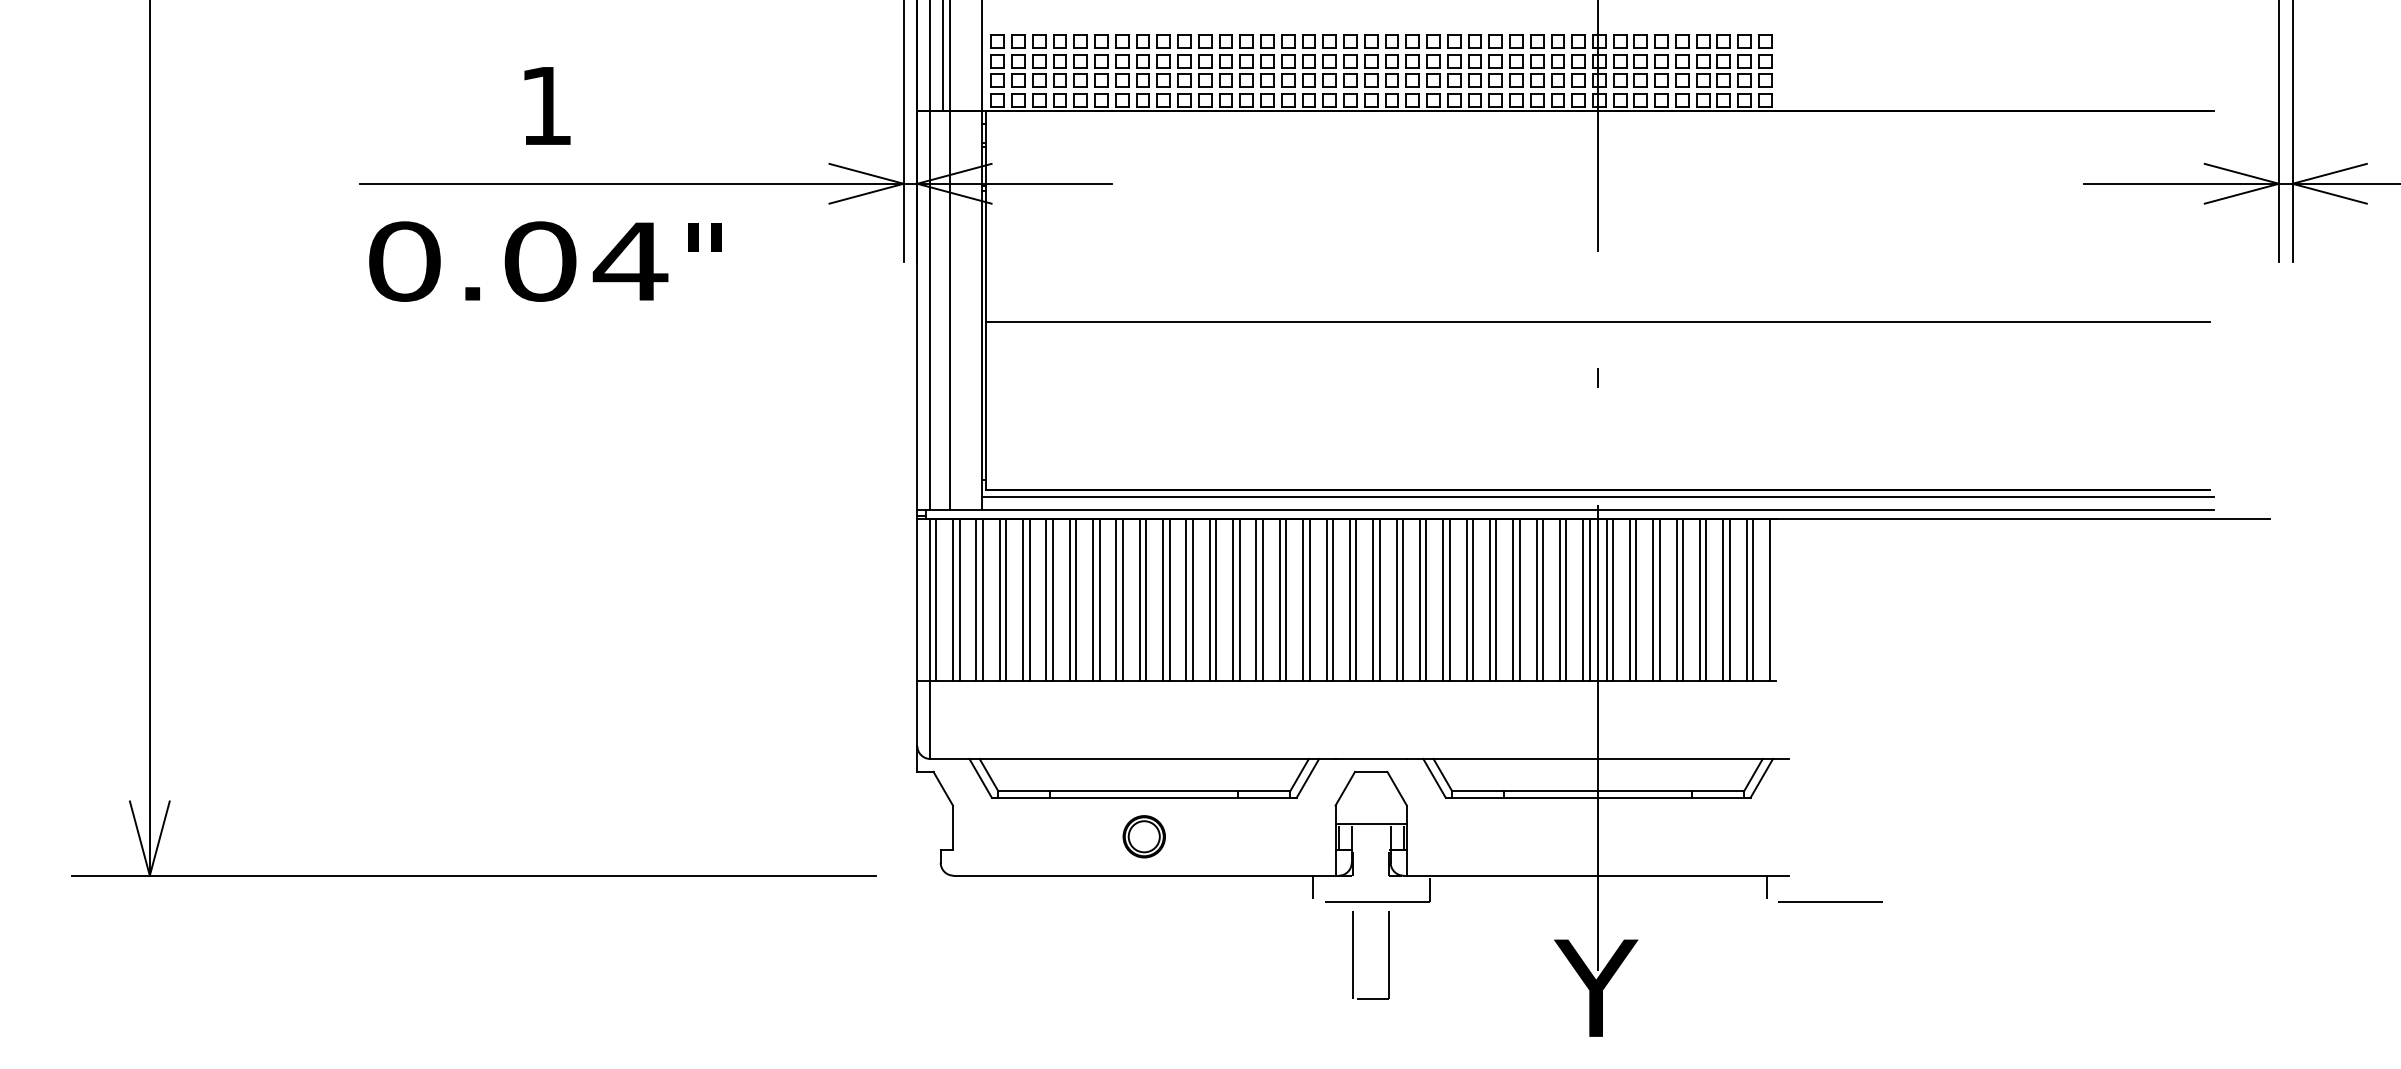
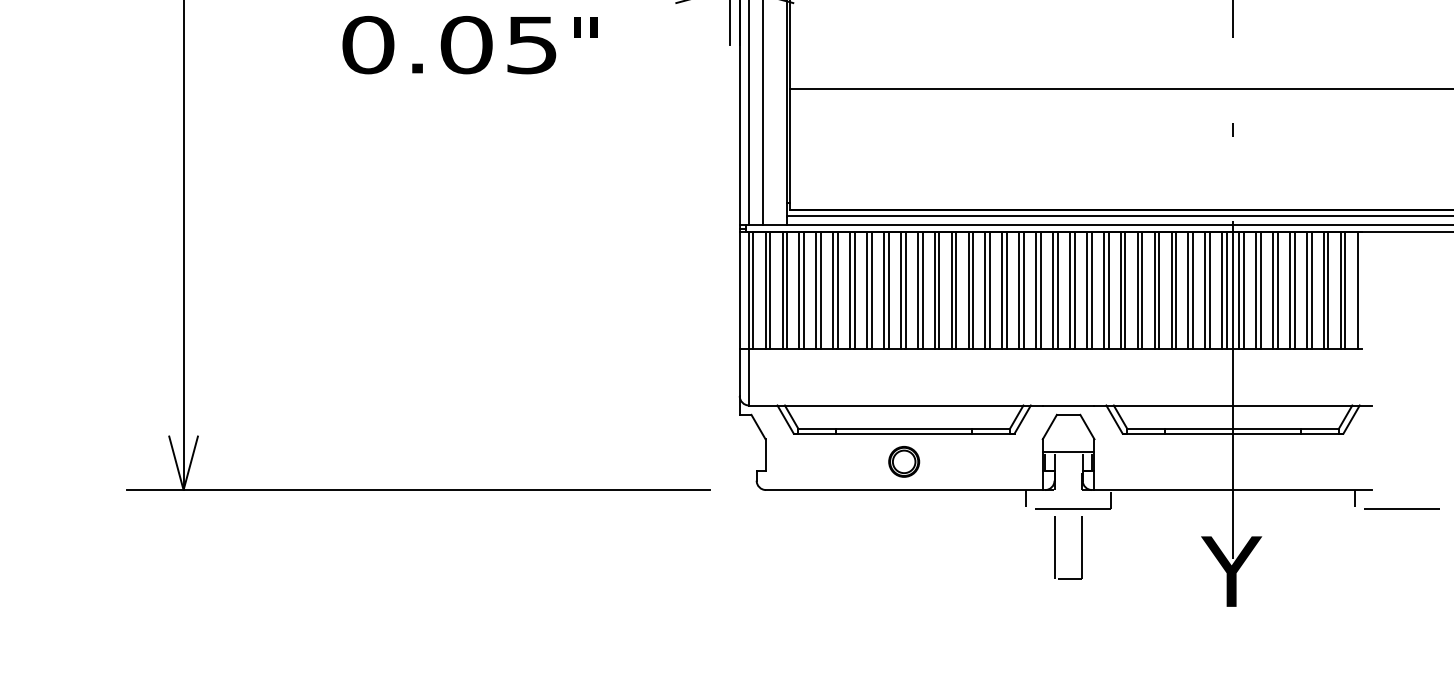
text: (630, 261) -> (531, 45), 0.04 -> 0.05

